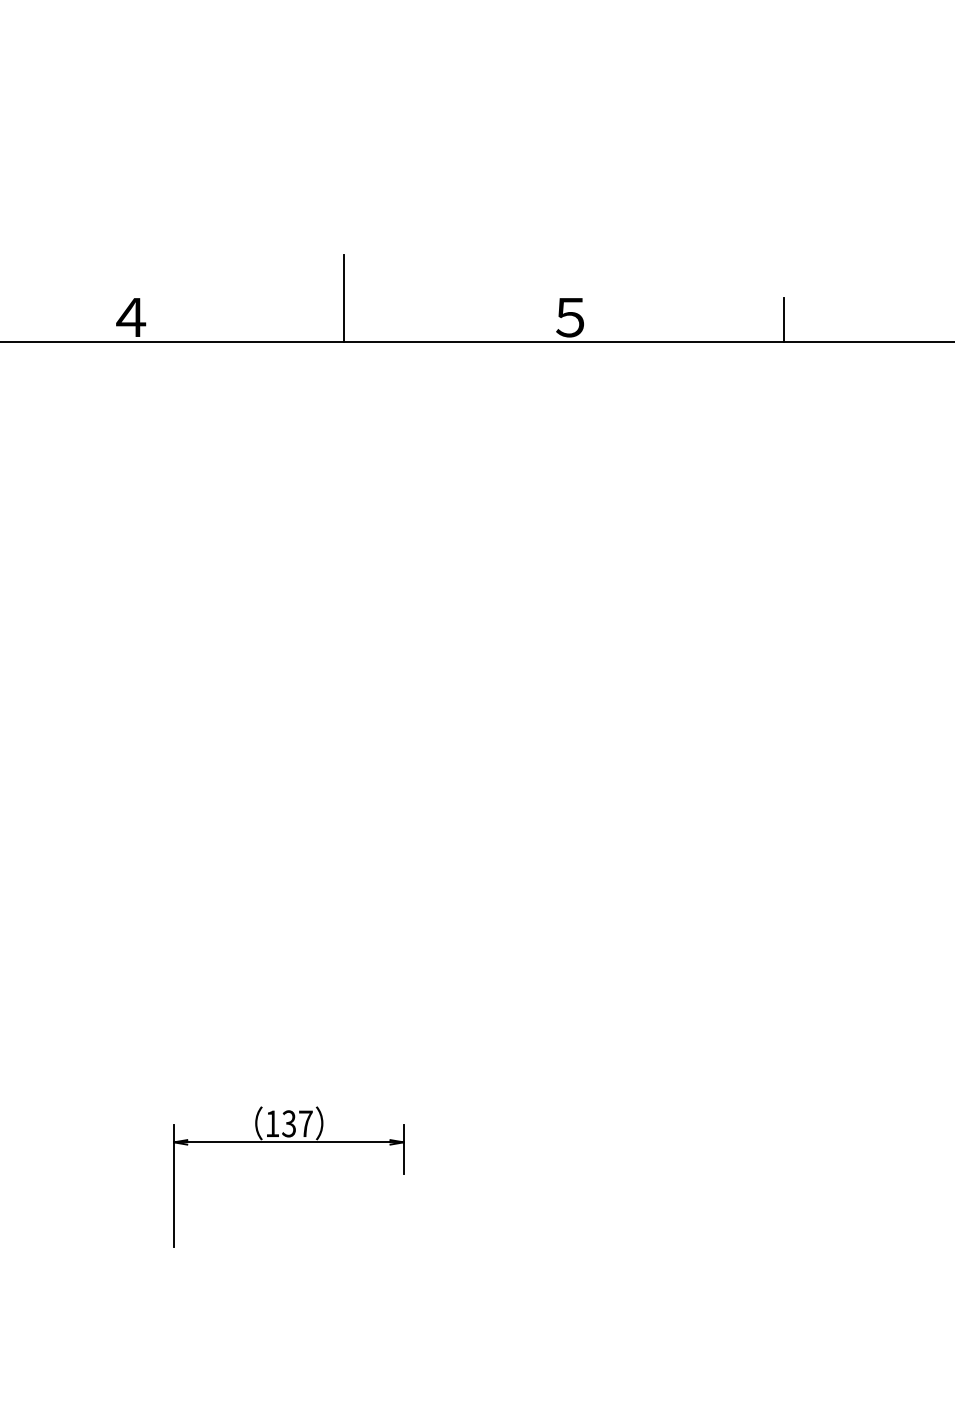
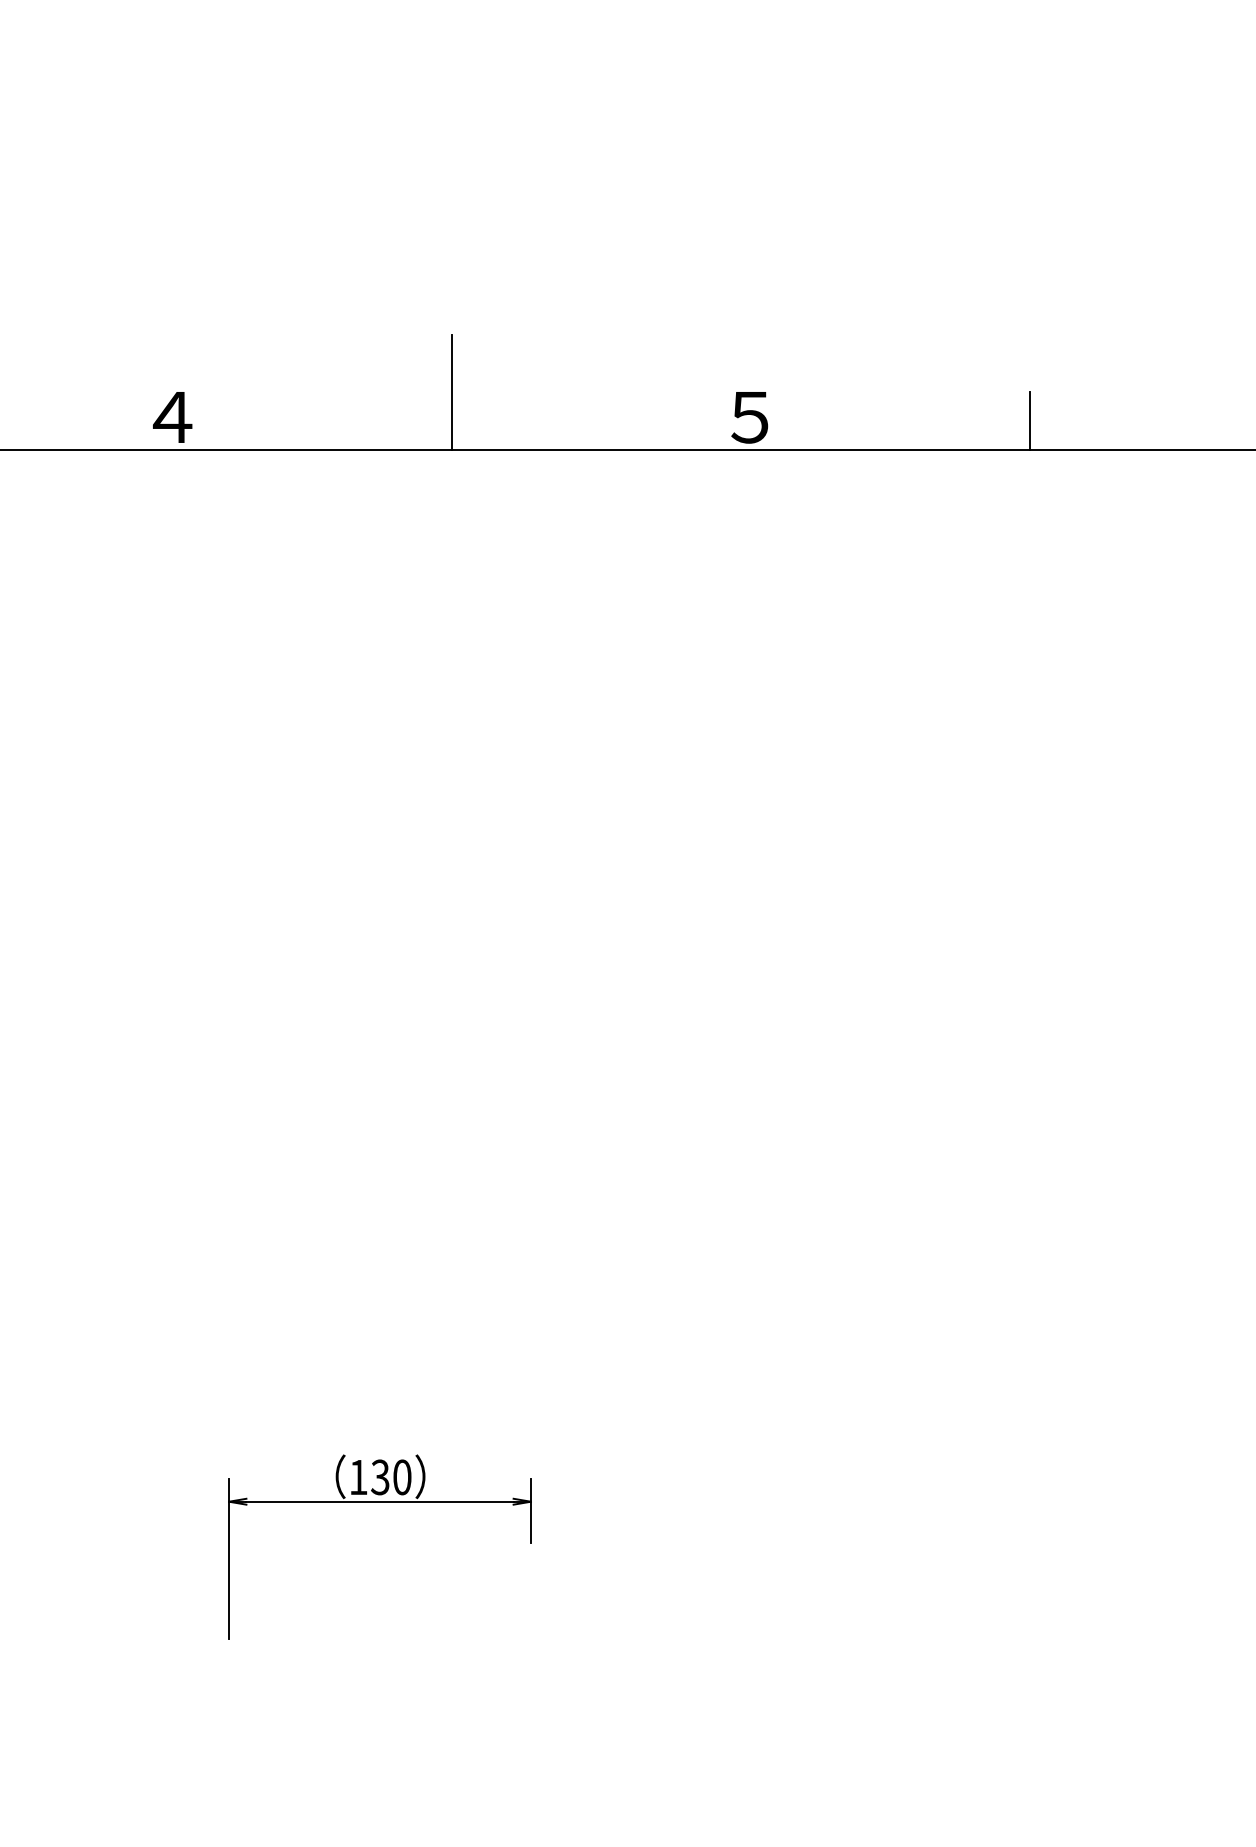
text: (305, 1123) -> (402, 1477), 137 -> 130

